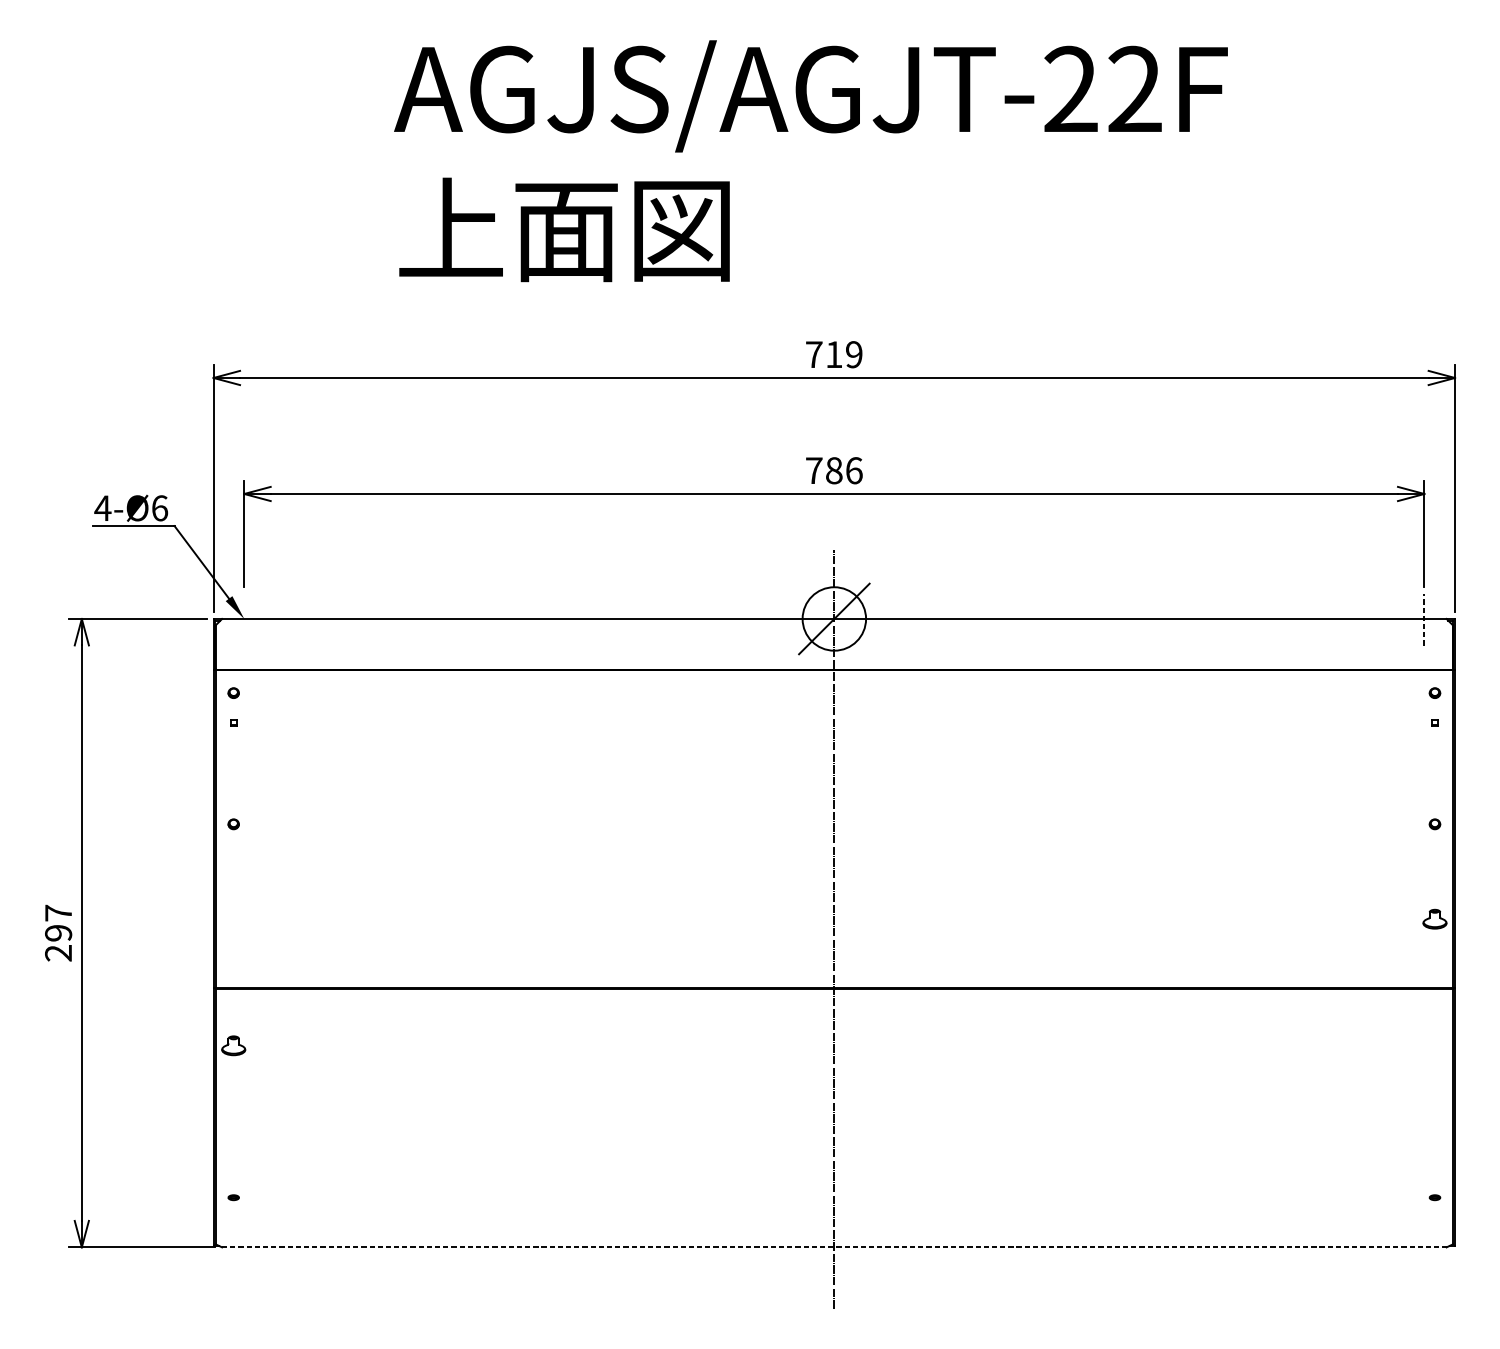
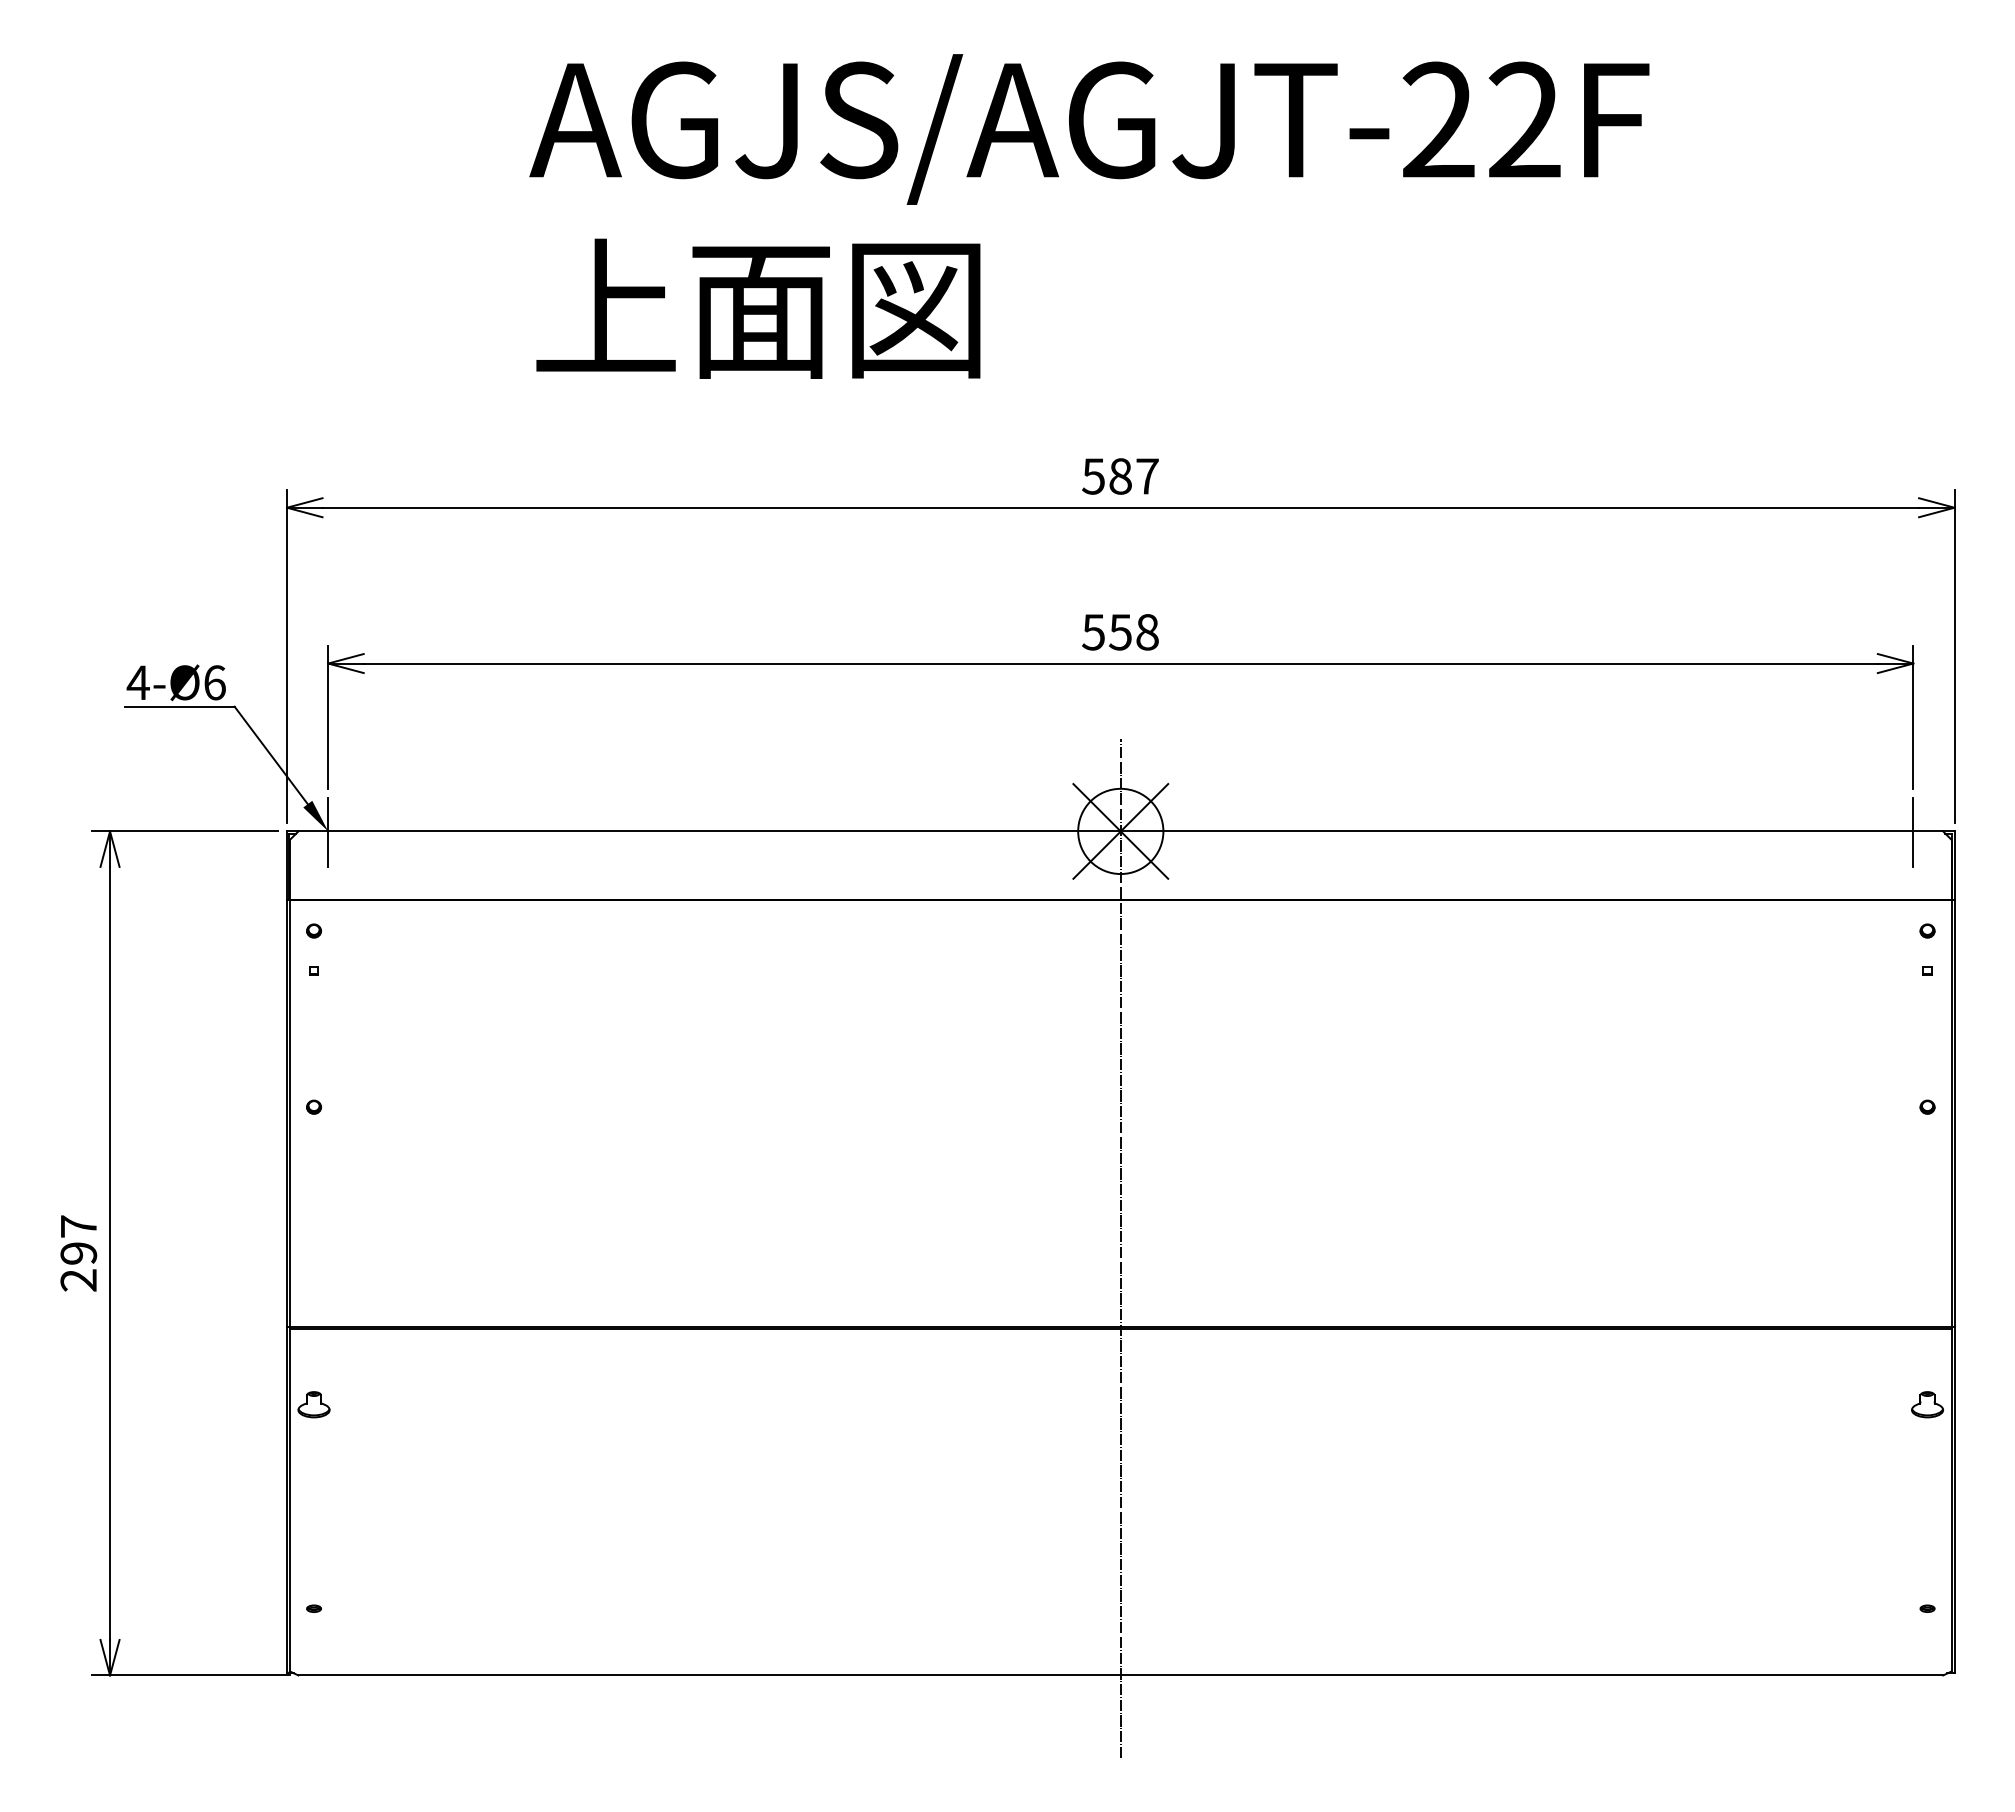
text: (834, 354) -> (1120, 476), 719 -> 587
text: (834, 470) -> (1120, 632), 786 -> 558
line: (244, 619) -> (328, 832), added
line: (834, 619) -> (1120, 831), added
line: (1424, 619) -> (1913, 832), dashed -> solid
part: (1434, 919) -> (1927, 1404), moved
line: (834, 1247) -> (1121, 1675), dashed -> solid

